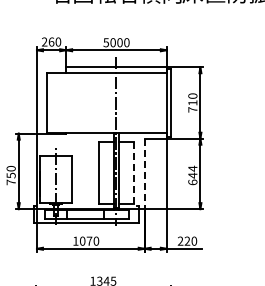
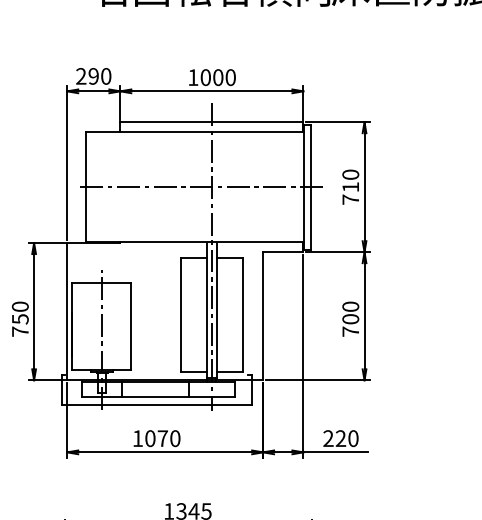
text: (51, 41) -> (93, 75), 260 -> 290
text: (105, 42) -> (191, 77), 5000 -> 1000
line: (109, 102) -> (199, 186), added
line: (133, 173) -> (242, 315), dashed -> solid
line: (144, 174) -> (262, 317), dashed -> solid
text: (192, 175) -> (350, 319), 644 -> 700

